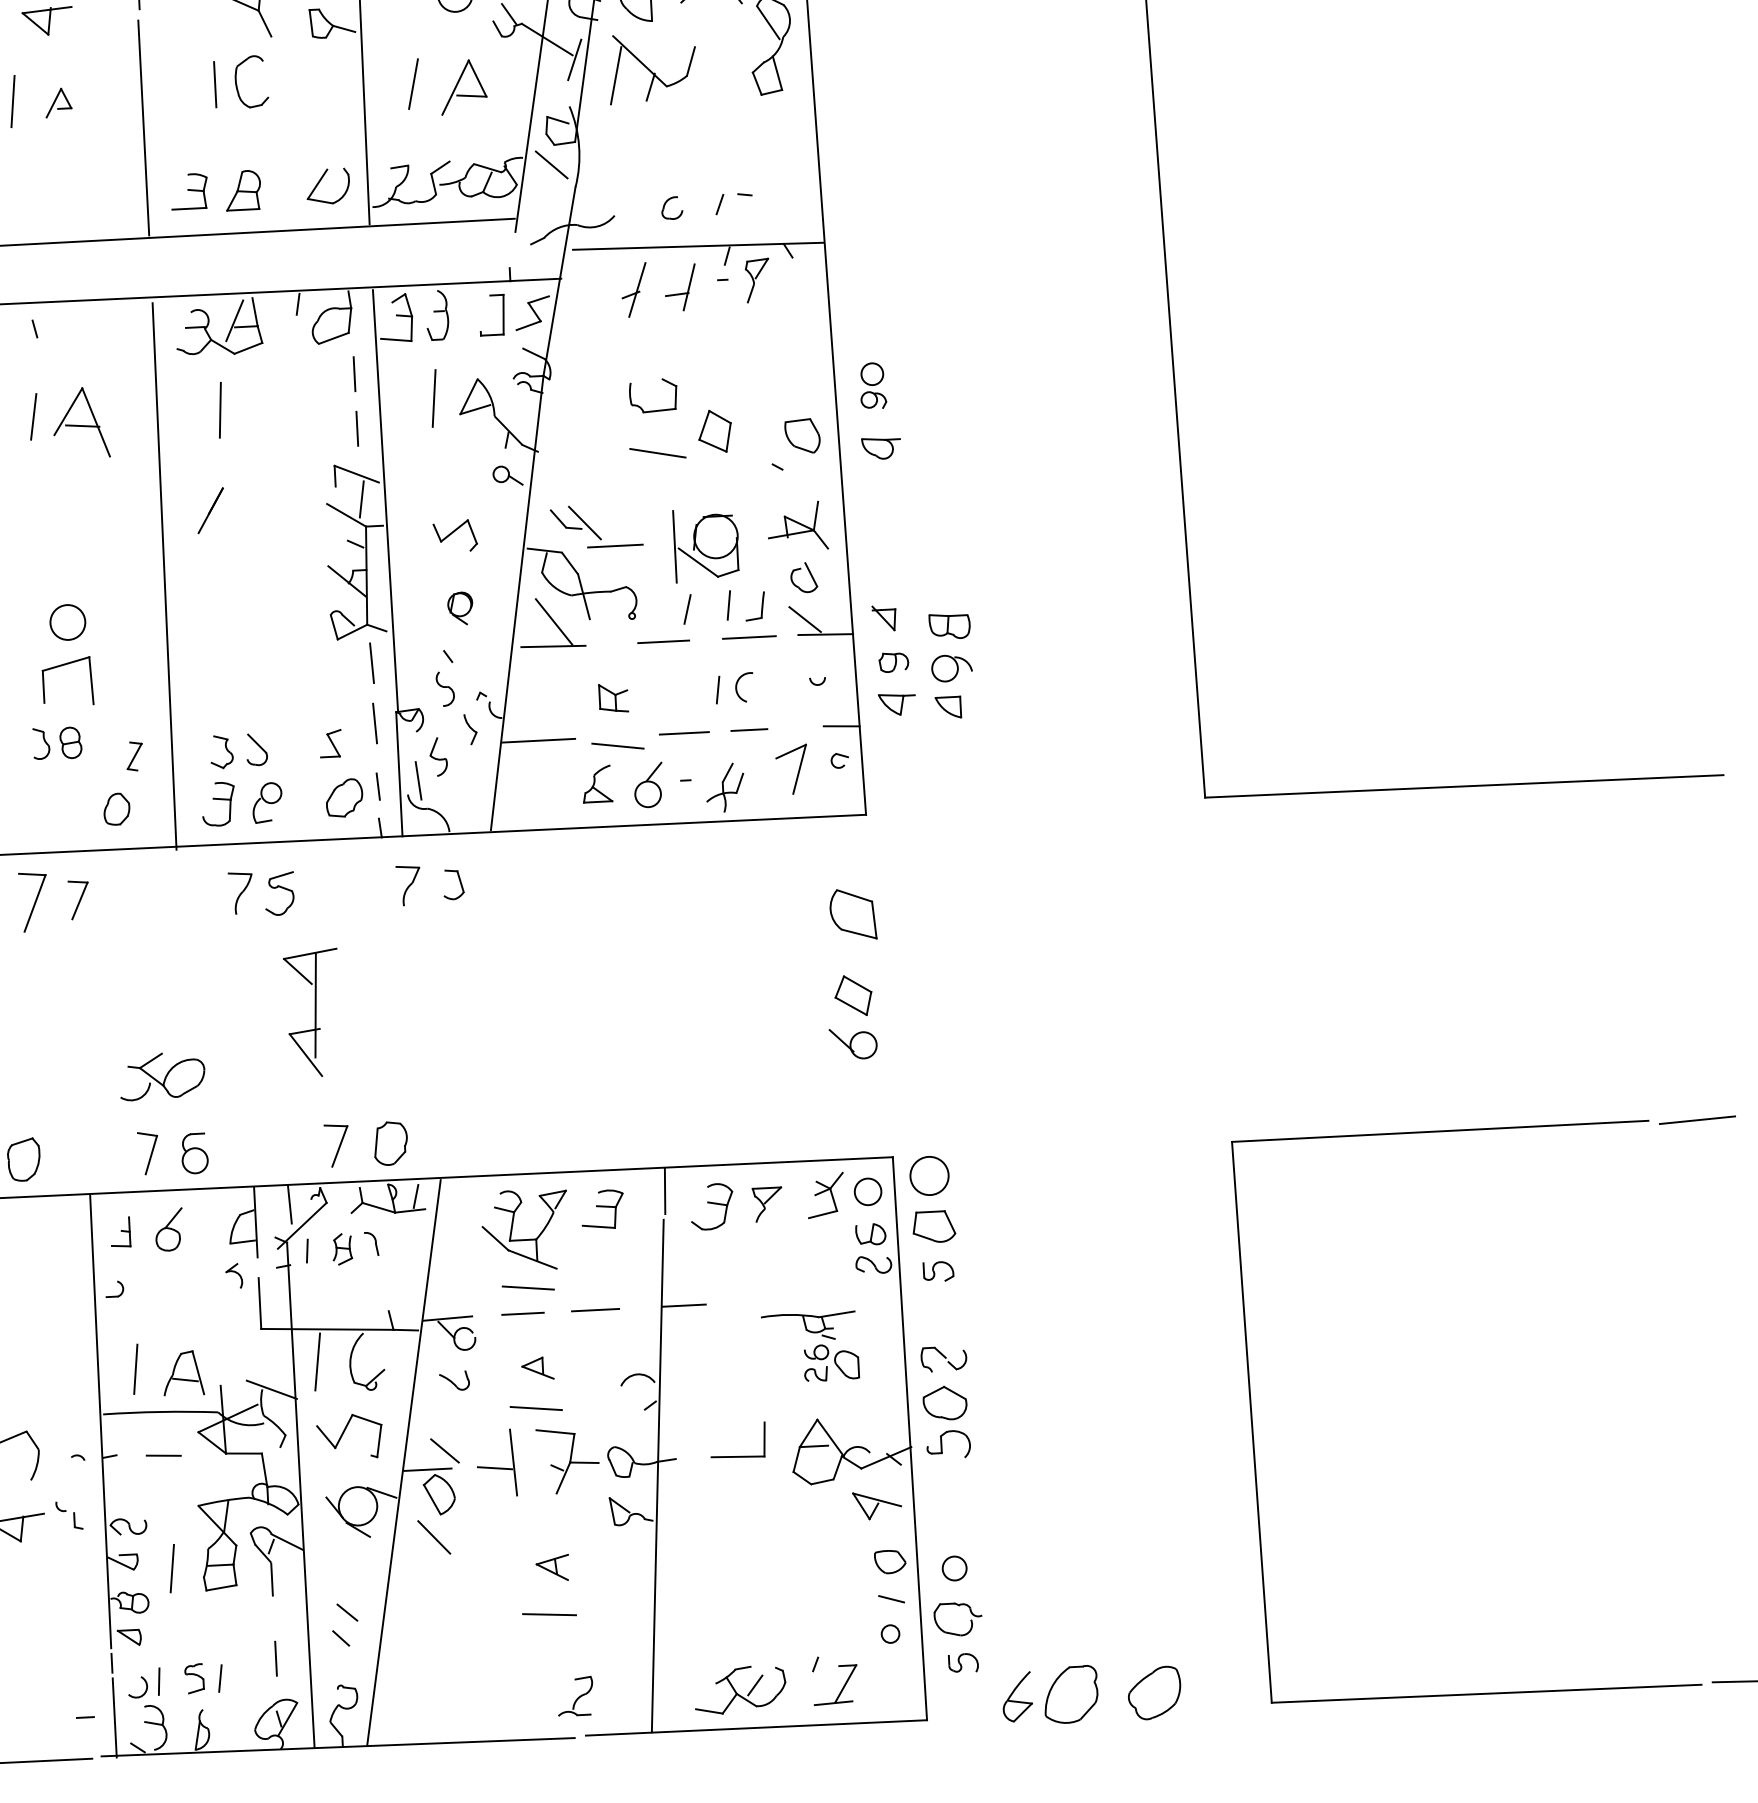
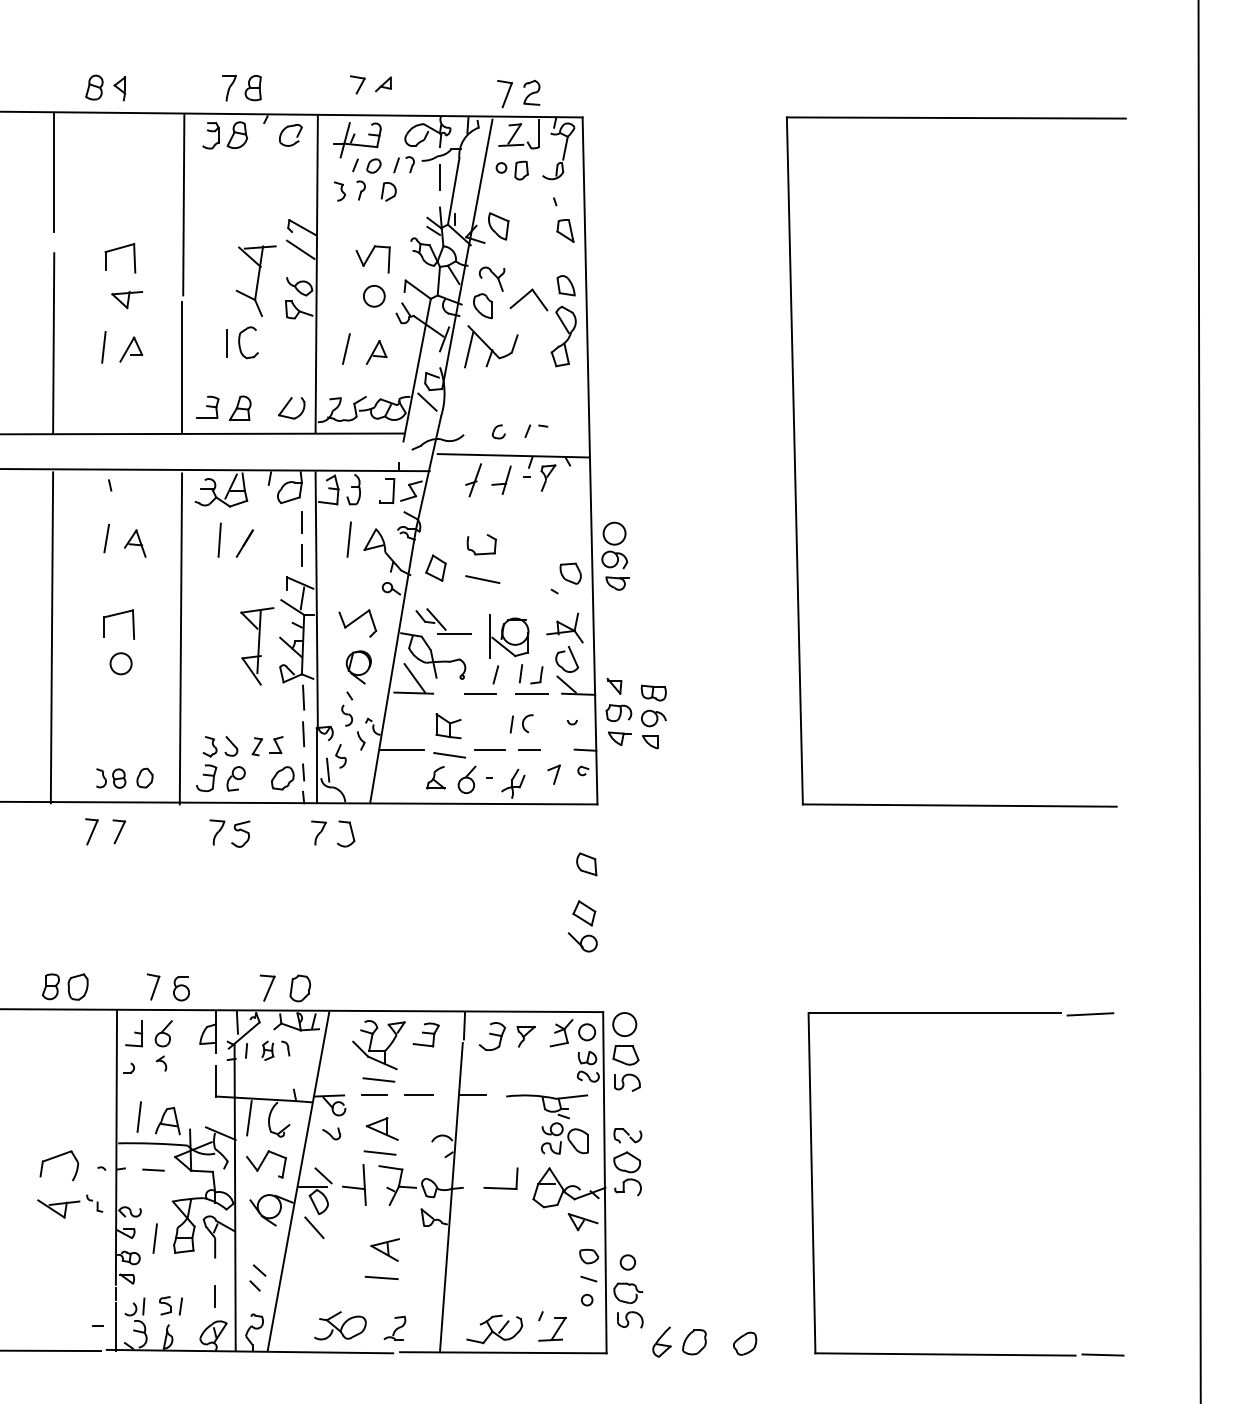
part: (463, 87) -> (376, 352), size x0.71
part: (58, 102) -> (131, 349), size x1.43
part: (872, 385) -> (614, 545), size x1.67
part: (81, 422) -> (135, 543), size x0.62
part: (714, 430) -> (435, 567), moved
line: (210, 510) -> (244, 543), moved
part: (454, 536) -> (357, 623), size x1.43
part: (804, 576) -> (567, 658), size x1.43
part: (460, 608) -> (358, 667), size x1.67
part: (893, 662) -> (618, 713), size x1.43
part: (64, 666) -> (117, 615), moved
part: (613, 698) -> (448, 726), size x1.43
part: (58, 743) -> (111, 778), moved
part: (133, 756) -> (256, 746), moved
part: (790, 769) -> (553, 774), size x0.62
part: (454, 883) -> (346, 833), size x1.43
part: (33, 901) -> (91, 831), size x0.71
part: (852, 914) -> (586, 864), size x0.71
part: (313, 1013) -> (257, 646), moved
part: (162, 1075) -> (340, 1325), moved
part: (120, 1231) -> (134, 1033), size x1.43
part: (938, 1271) -> (627, 1082), size x1.43
part: (234, 1275) -> (161, 1063), moved
part: (810, 1347) -> (547, 1124), size x1.43
part: (536, 1367) -> (381, 1128), size x1.67
part: (551, 1567) -> (384, 1249), size x1.43
part: (963, 1662) -> (630, 1319), size x1.43
part: (1155, 1692) -> (745, 1343), size x0.71
part: (1071, 1695) -> (694, 1342), size x0.71

